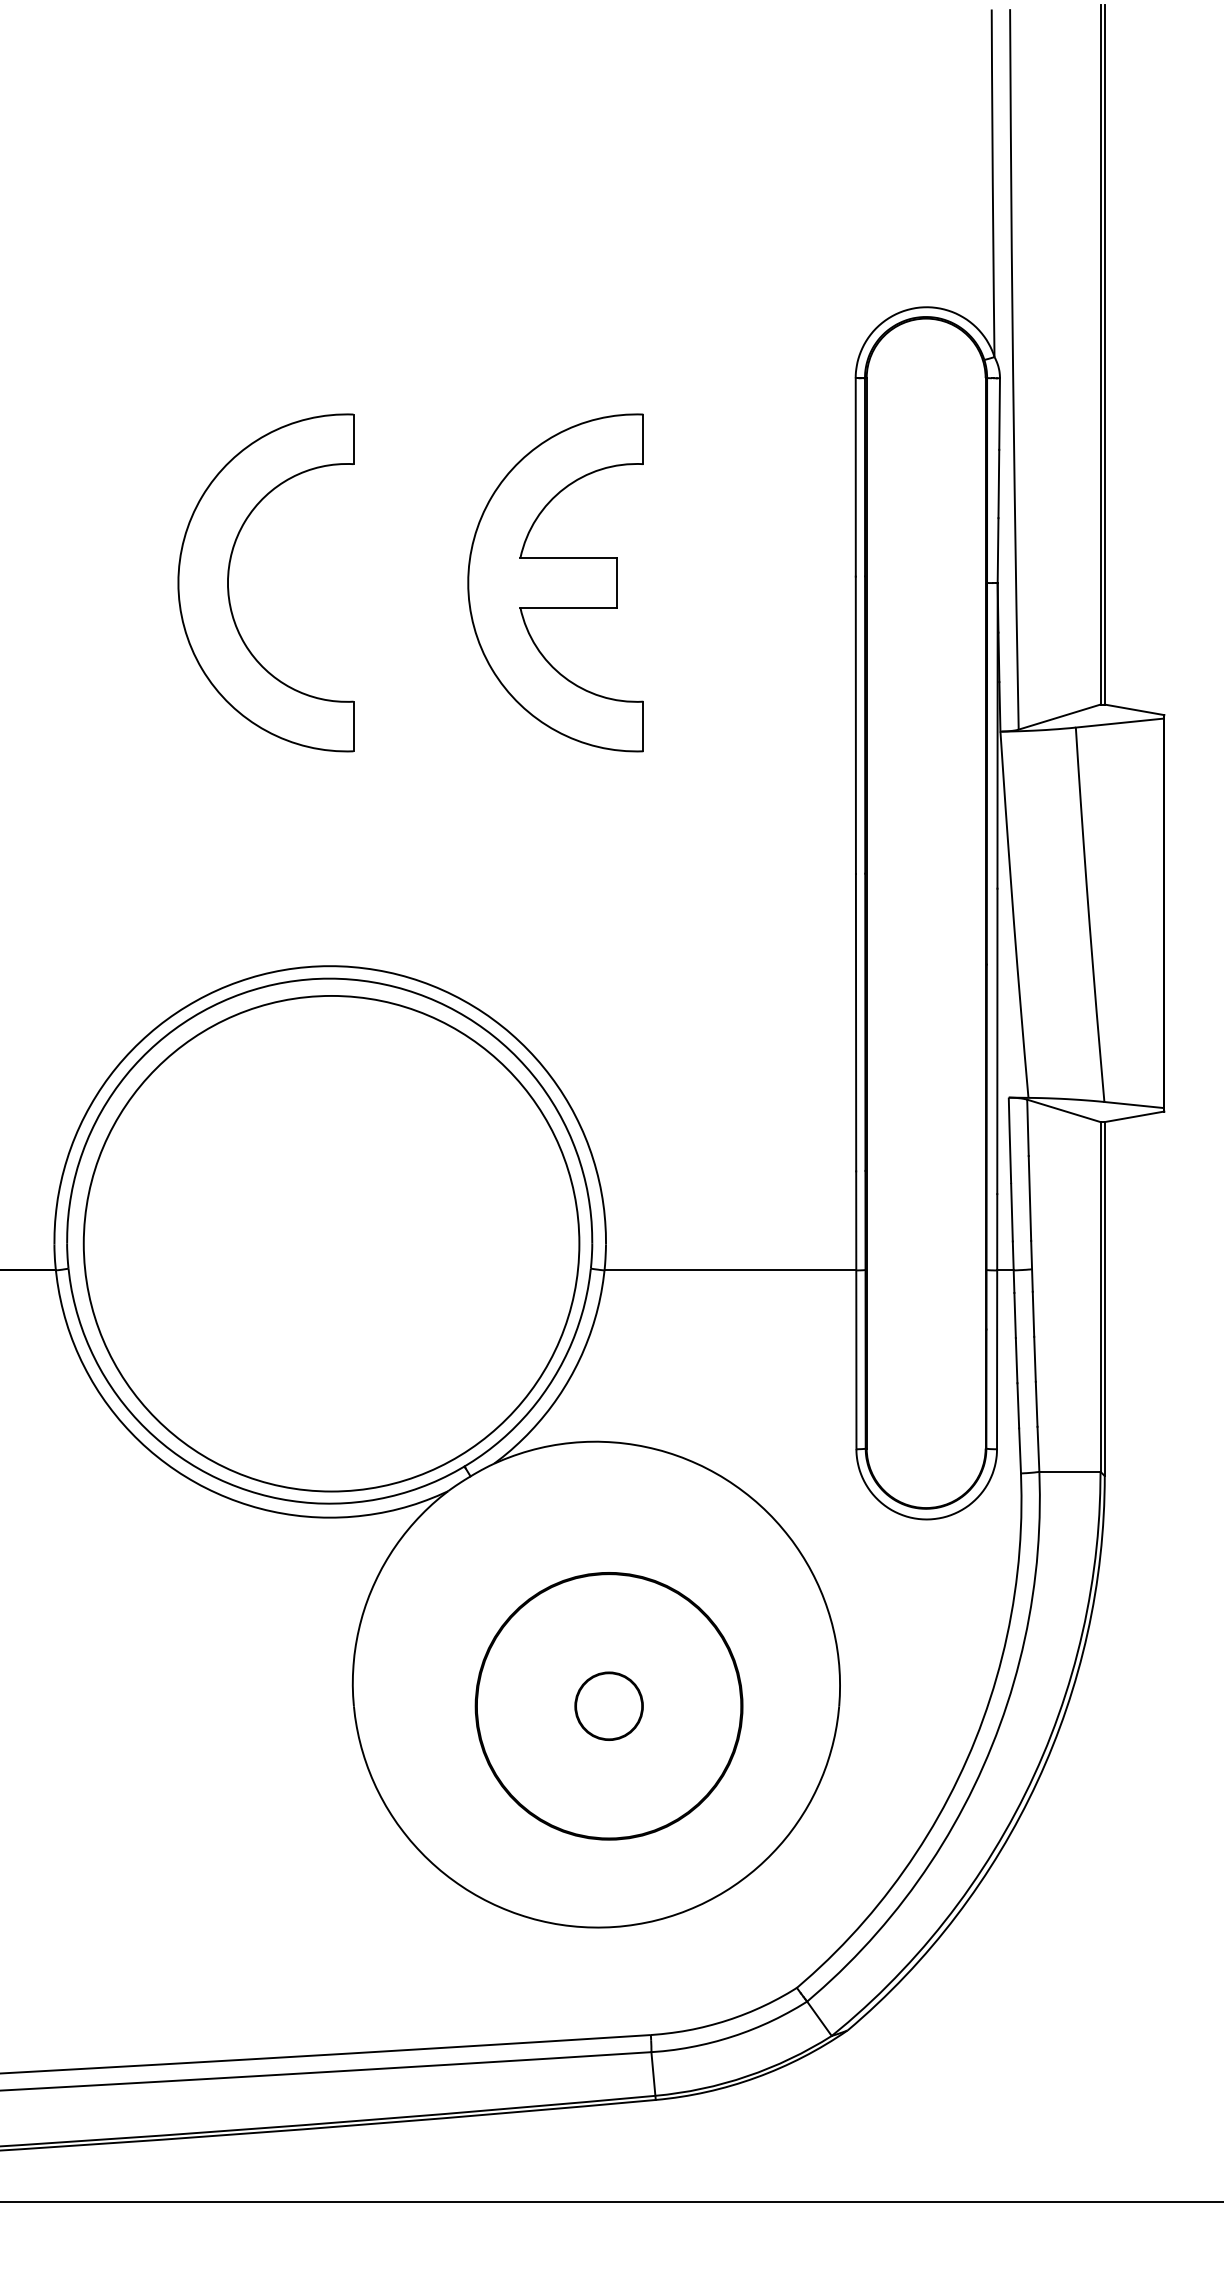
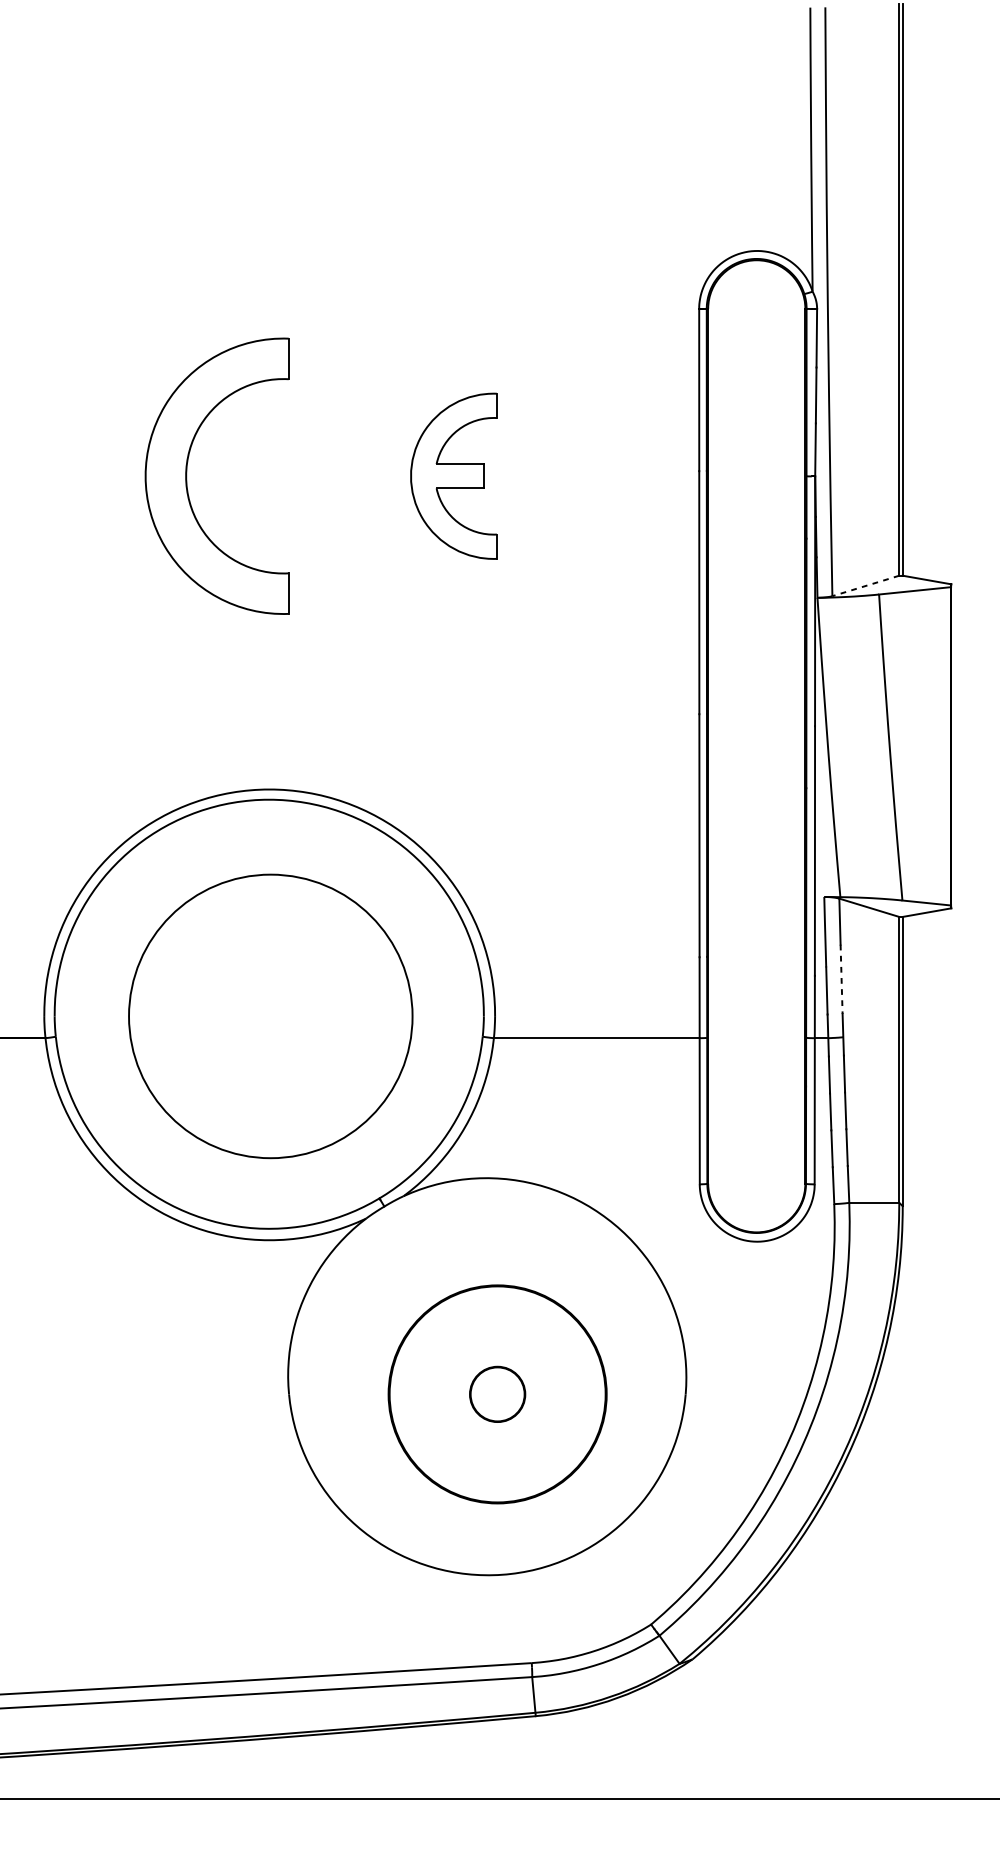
part: (555, 582) -> (453, 475), size x0.6
line: (1059, 717) -> (865, 586), solid -> dashed
line: (1029, 1198) -> (841, 979), solid -> dashed
circle: (331, 1243) -> (270, 1016), size x0.7

